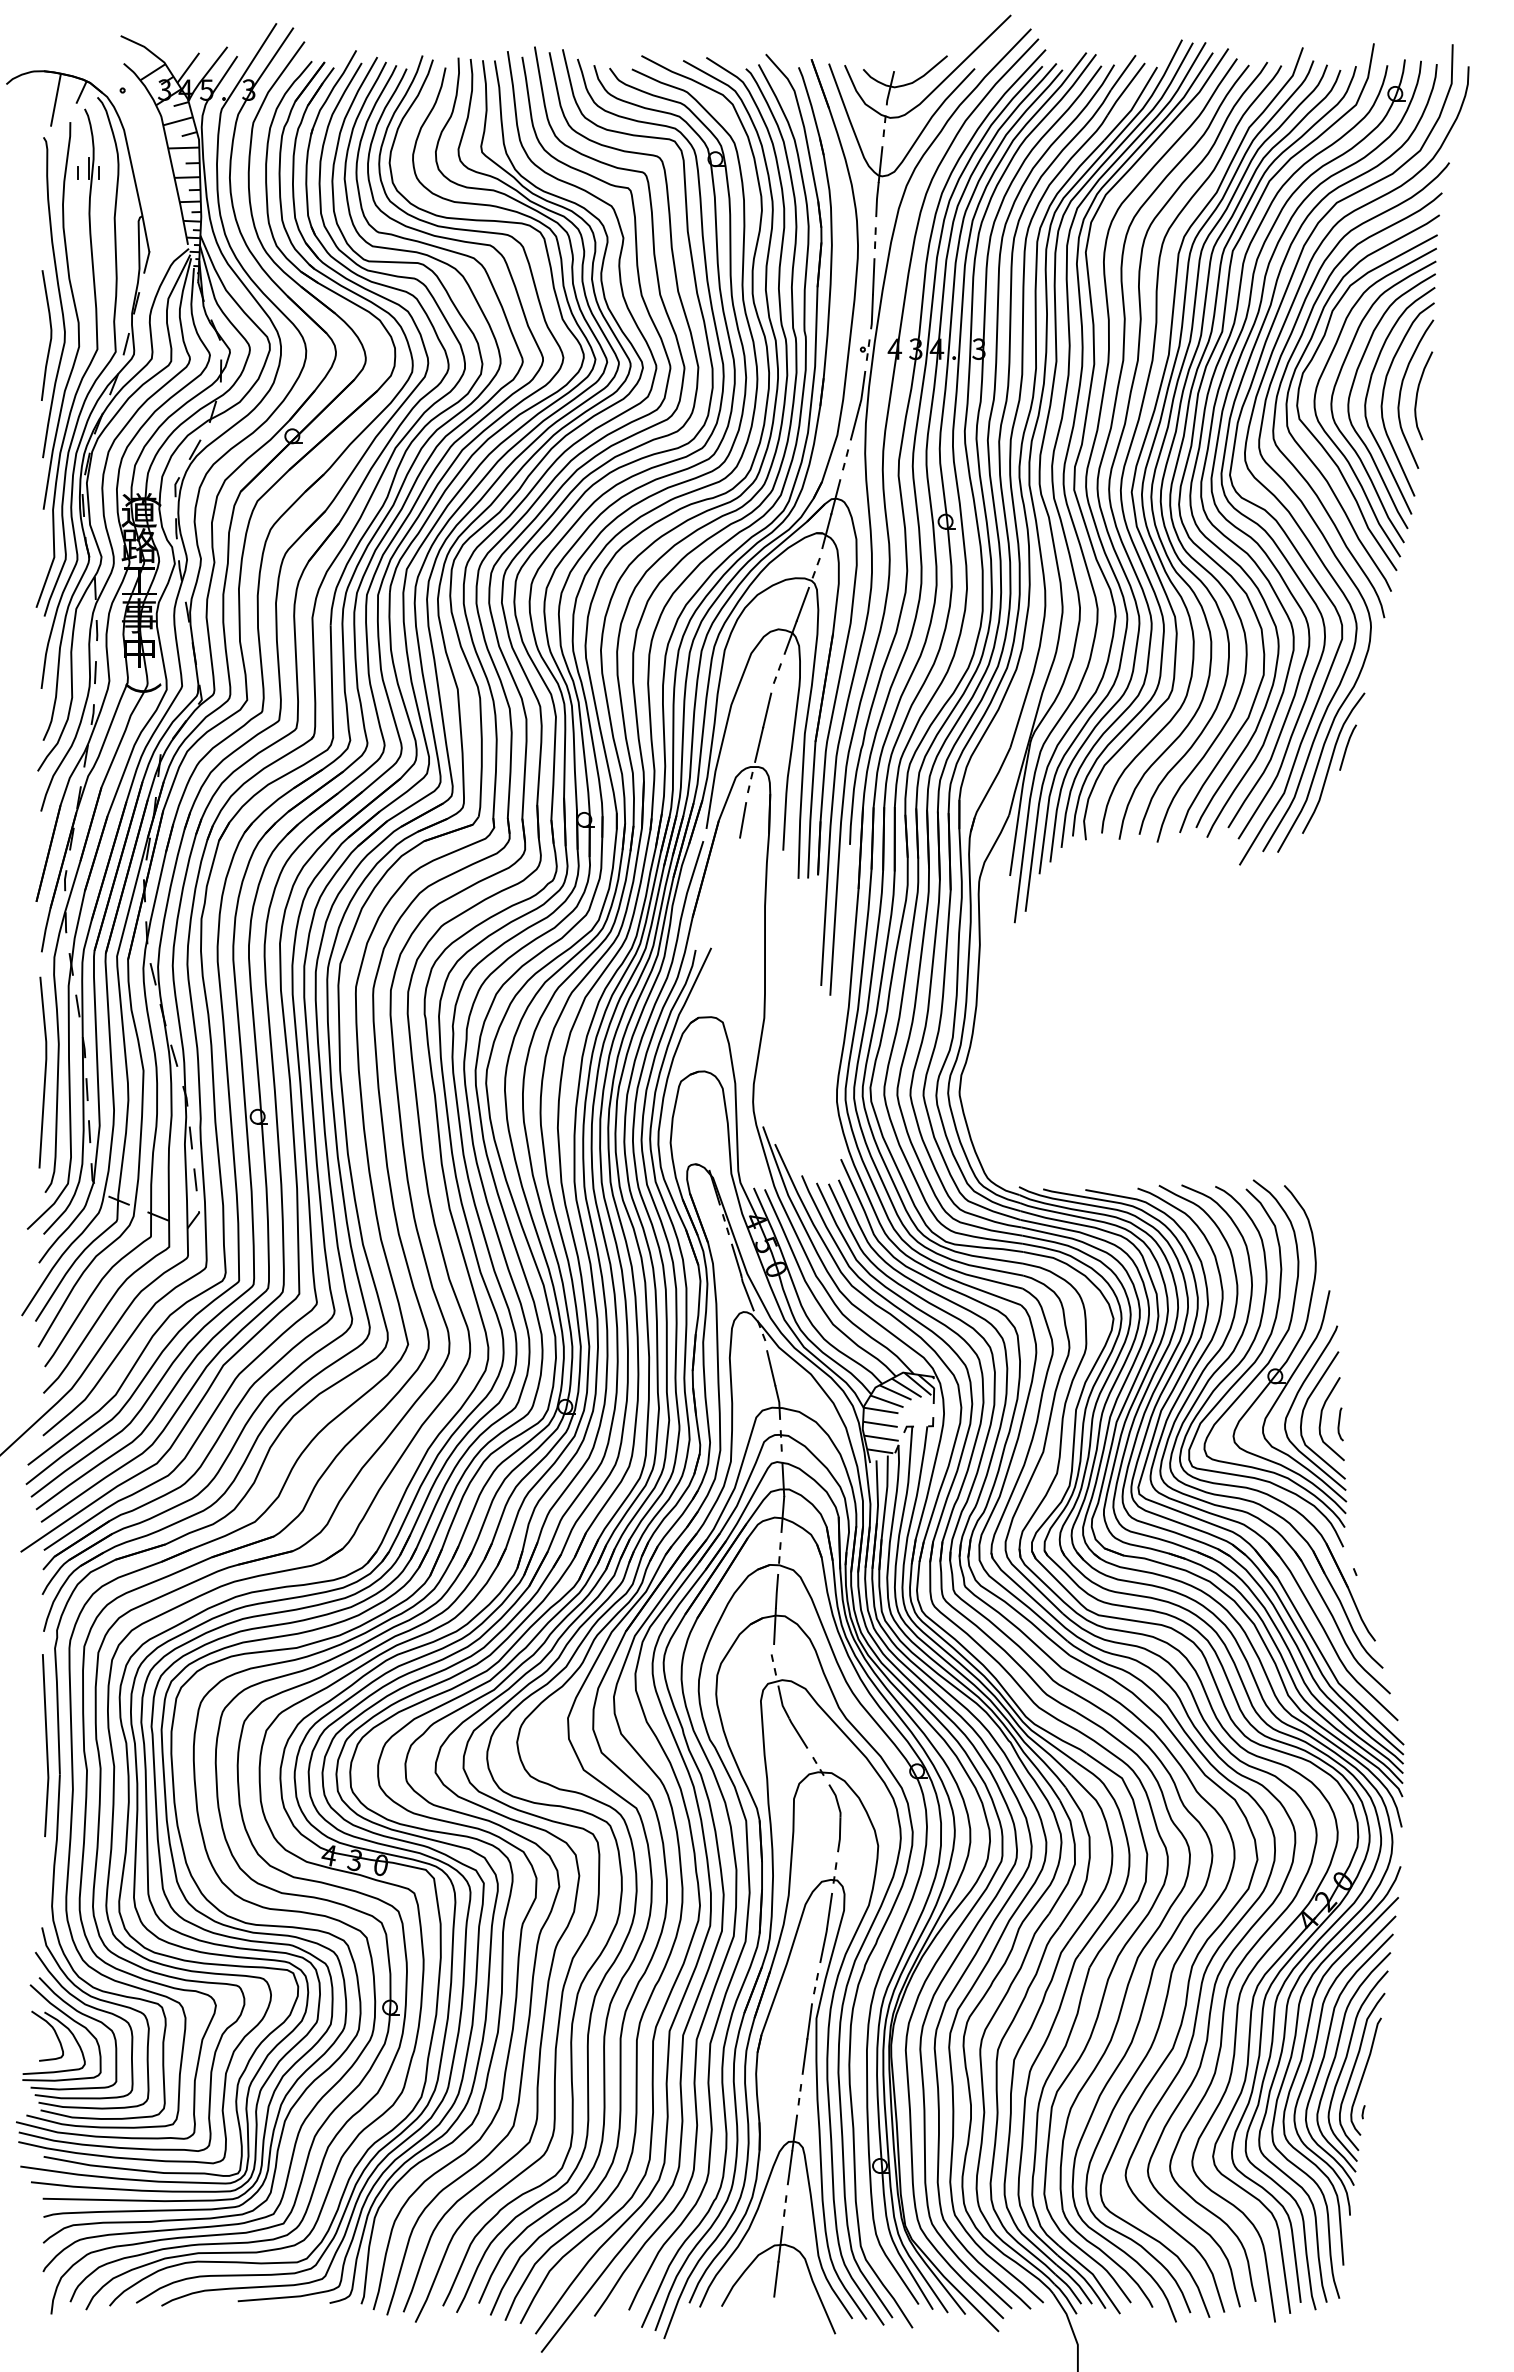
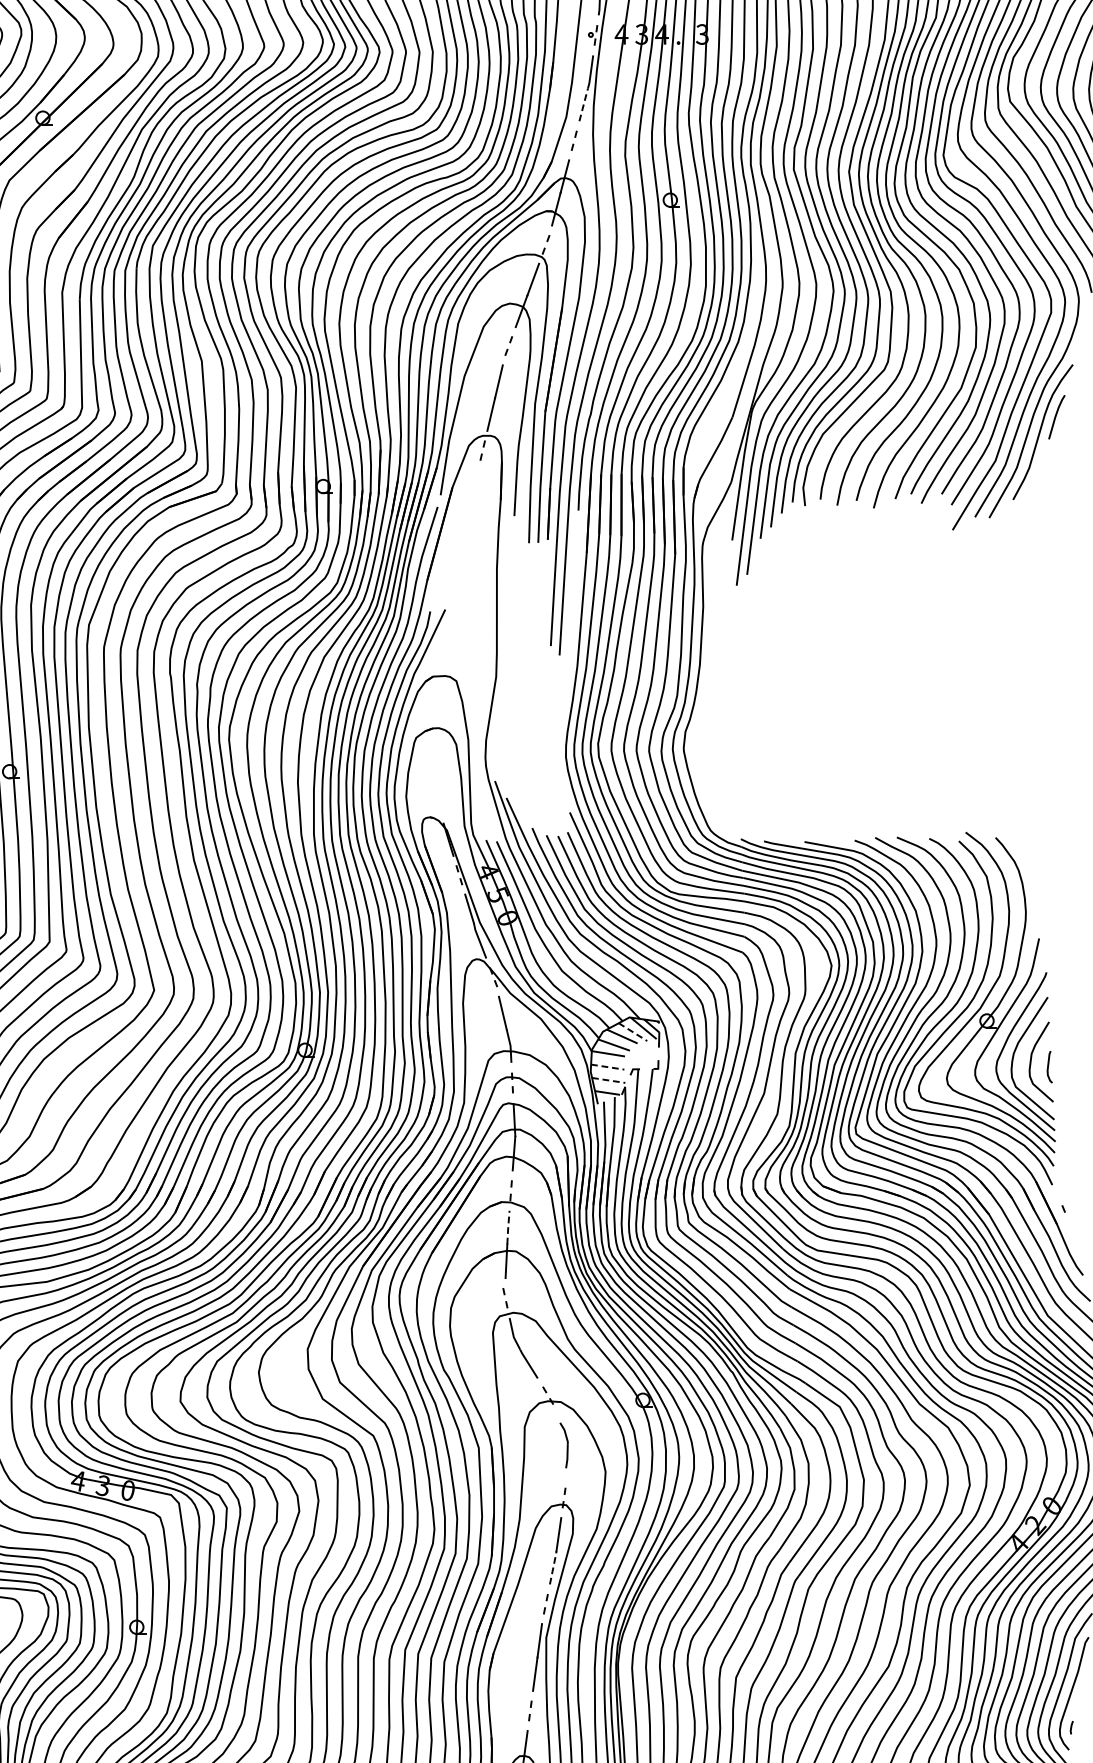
line: (855, 422) -> (583, 104), solid -> dashed
line: (743, 820) -> (476, 487), removed
line: (906, 1387) -> (632, 1031), solid -> dashed
line: (880, 1424) -> (607, 1067), solid -> dashed
line: (881, 1438) -> (608, 1080), solid -> dashed
line: (776, 1591) -> (507, 1227), solid -> dashed
part: (834, 1818) -> (563, 1445), size x0.7
line: (823, 1944) -> (553, 1566), solid -> dashed

